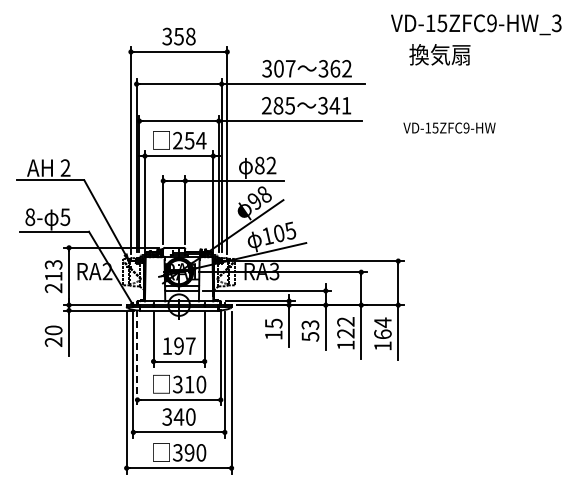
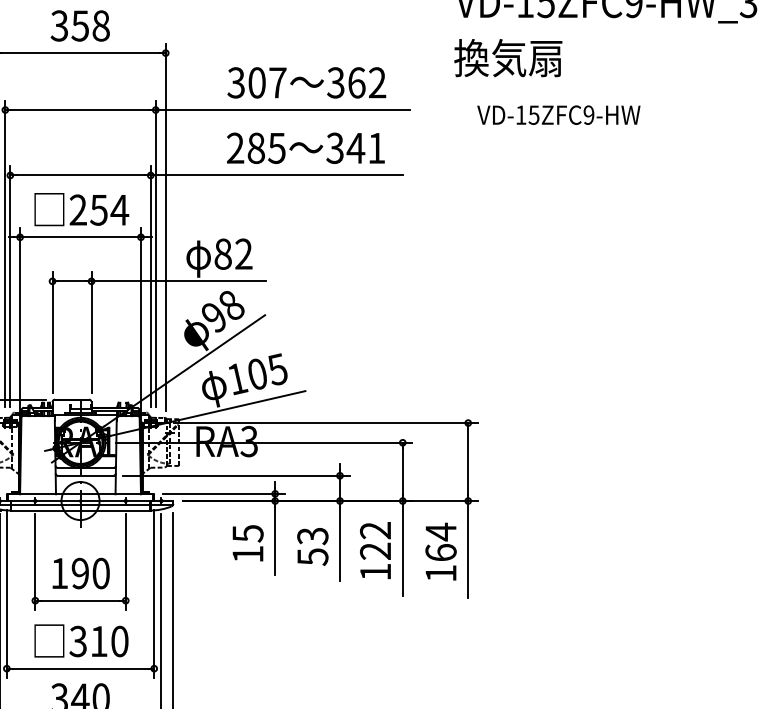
text: (439, 54) -> (507, 57), moved
text: (449, 127) -> (558, 114), moved
text: (190, 345) -> (100, 572), 197 -> 190
line: (137, 358) -> (6, 595), dashed -> solid

